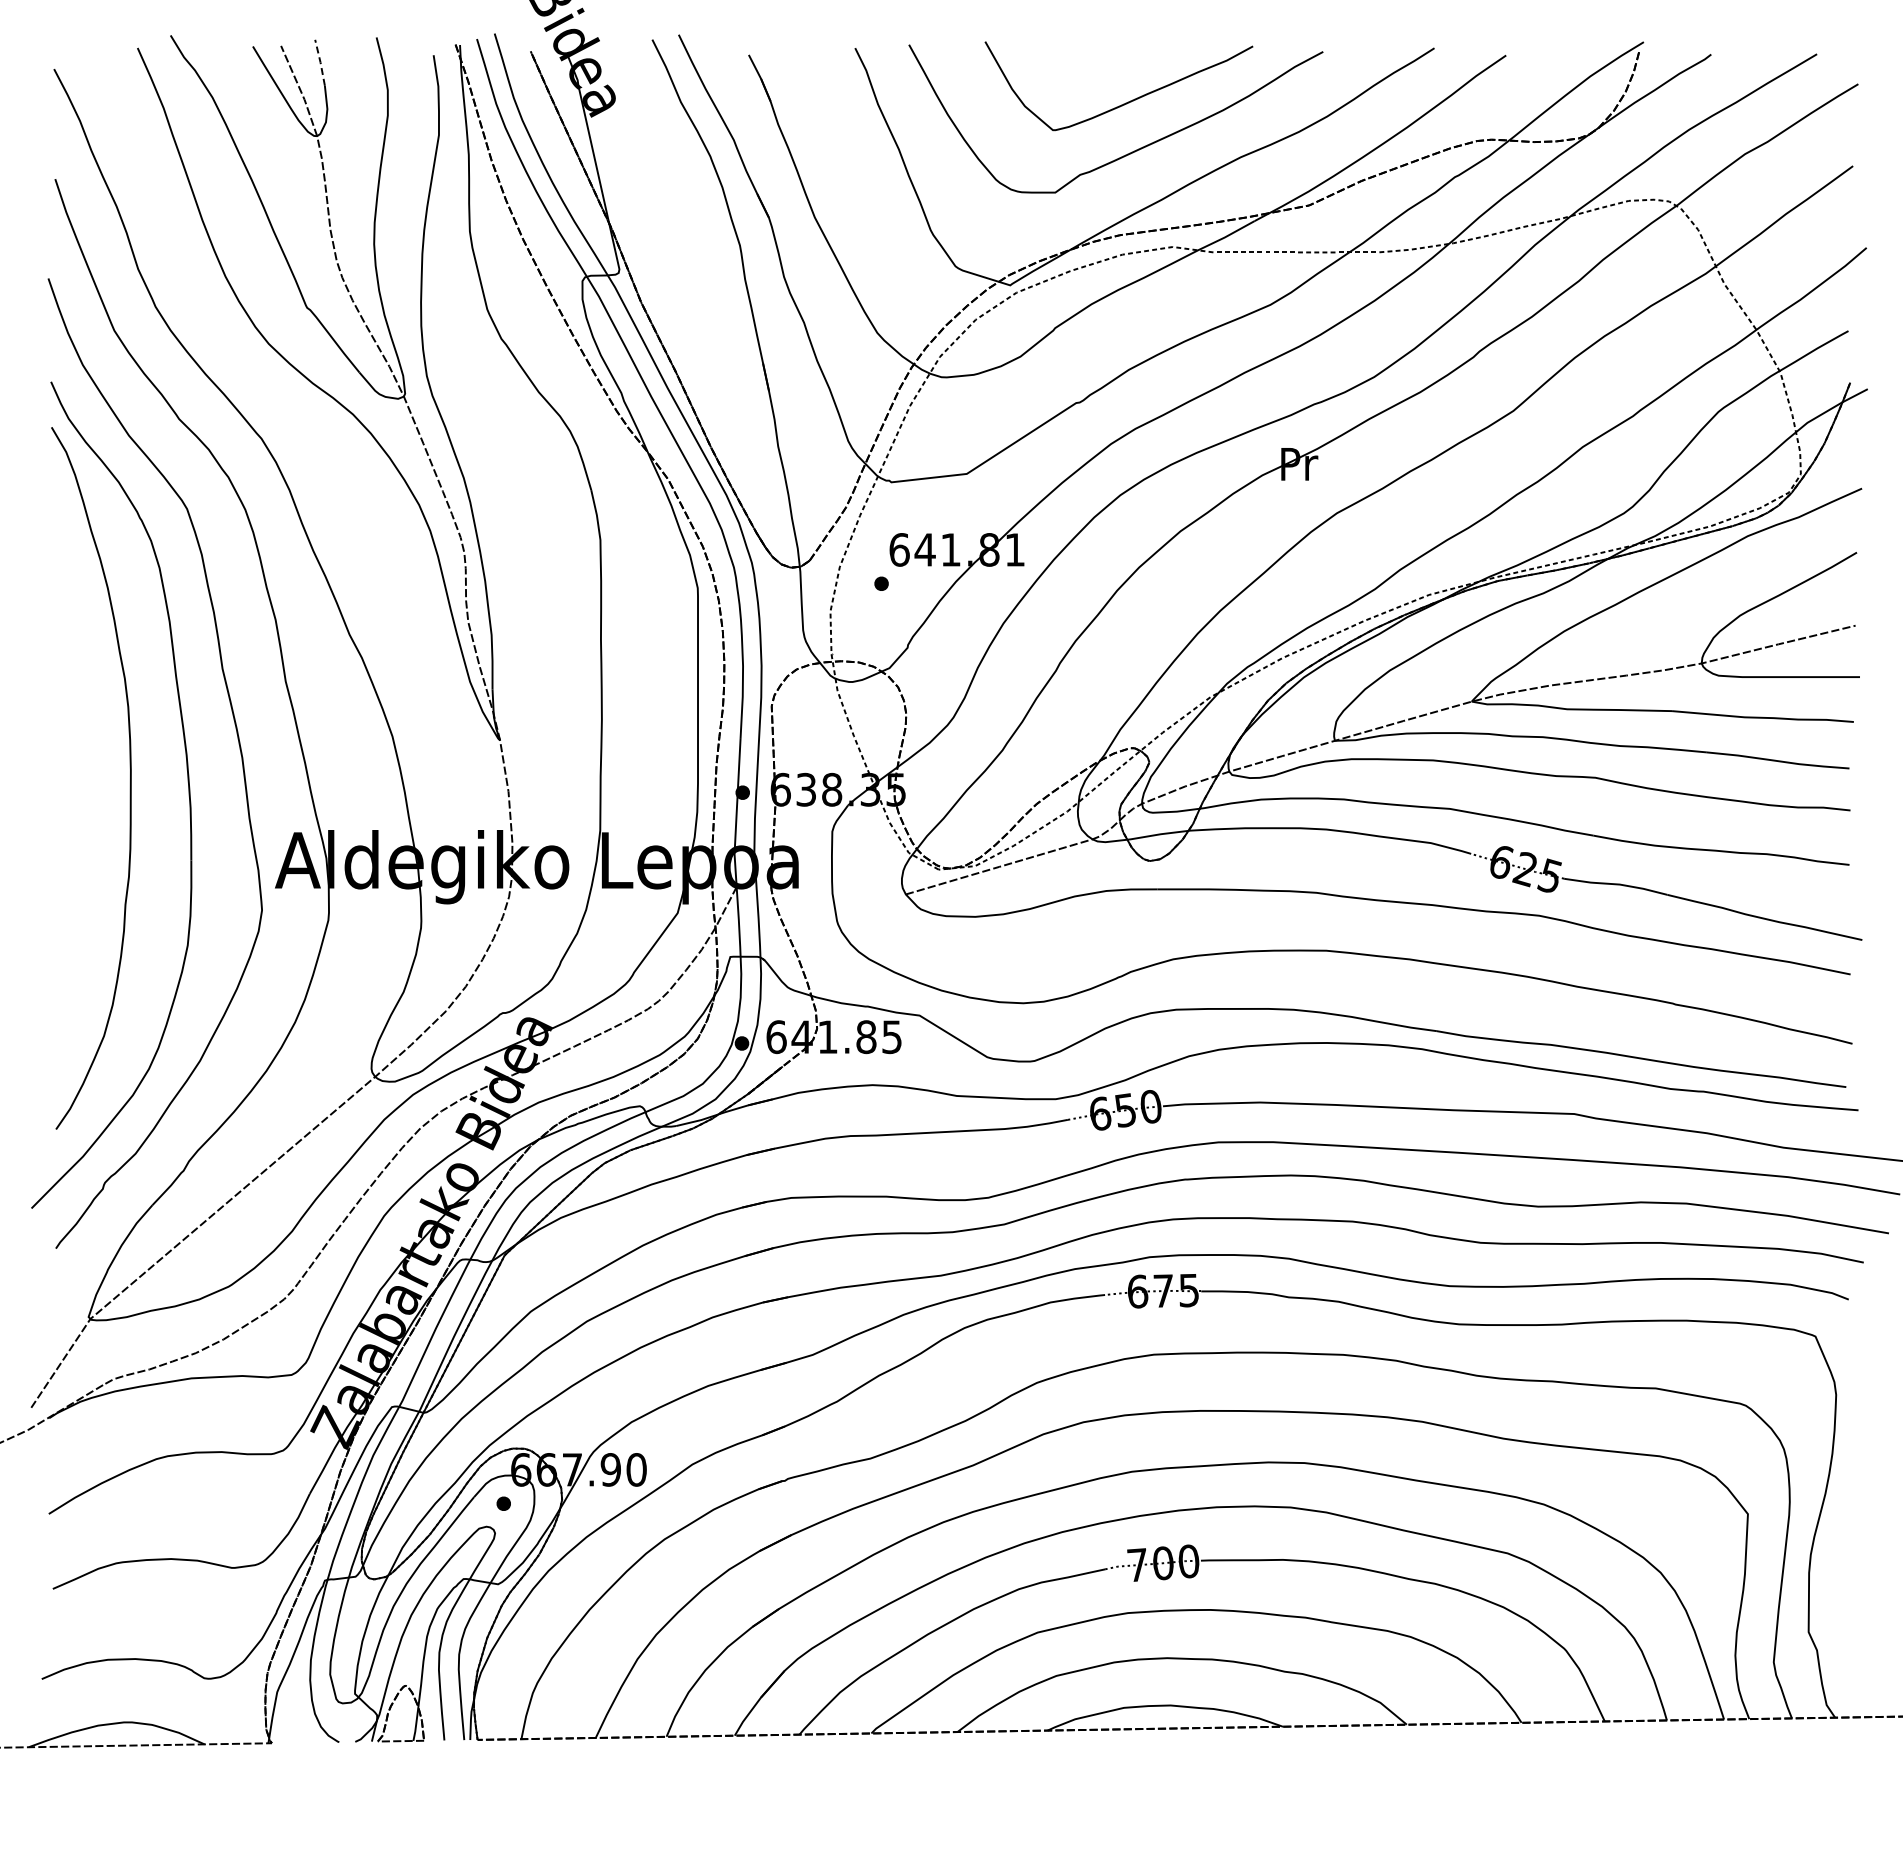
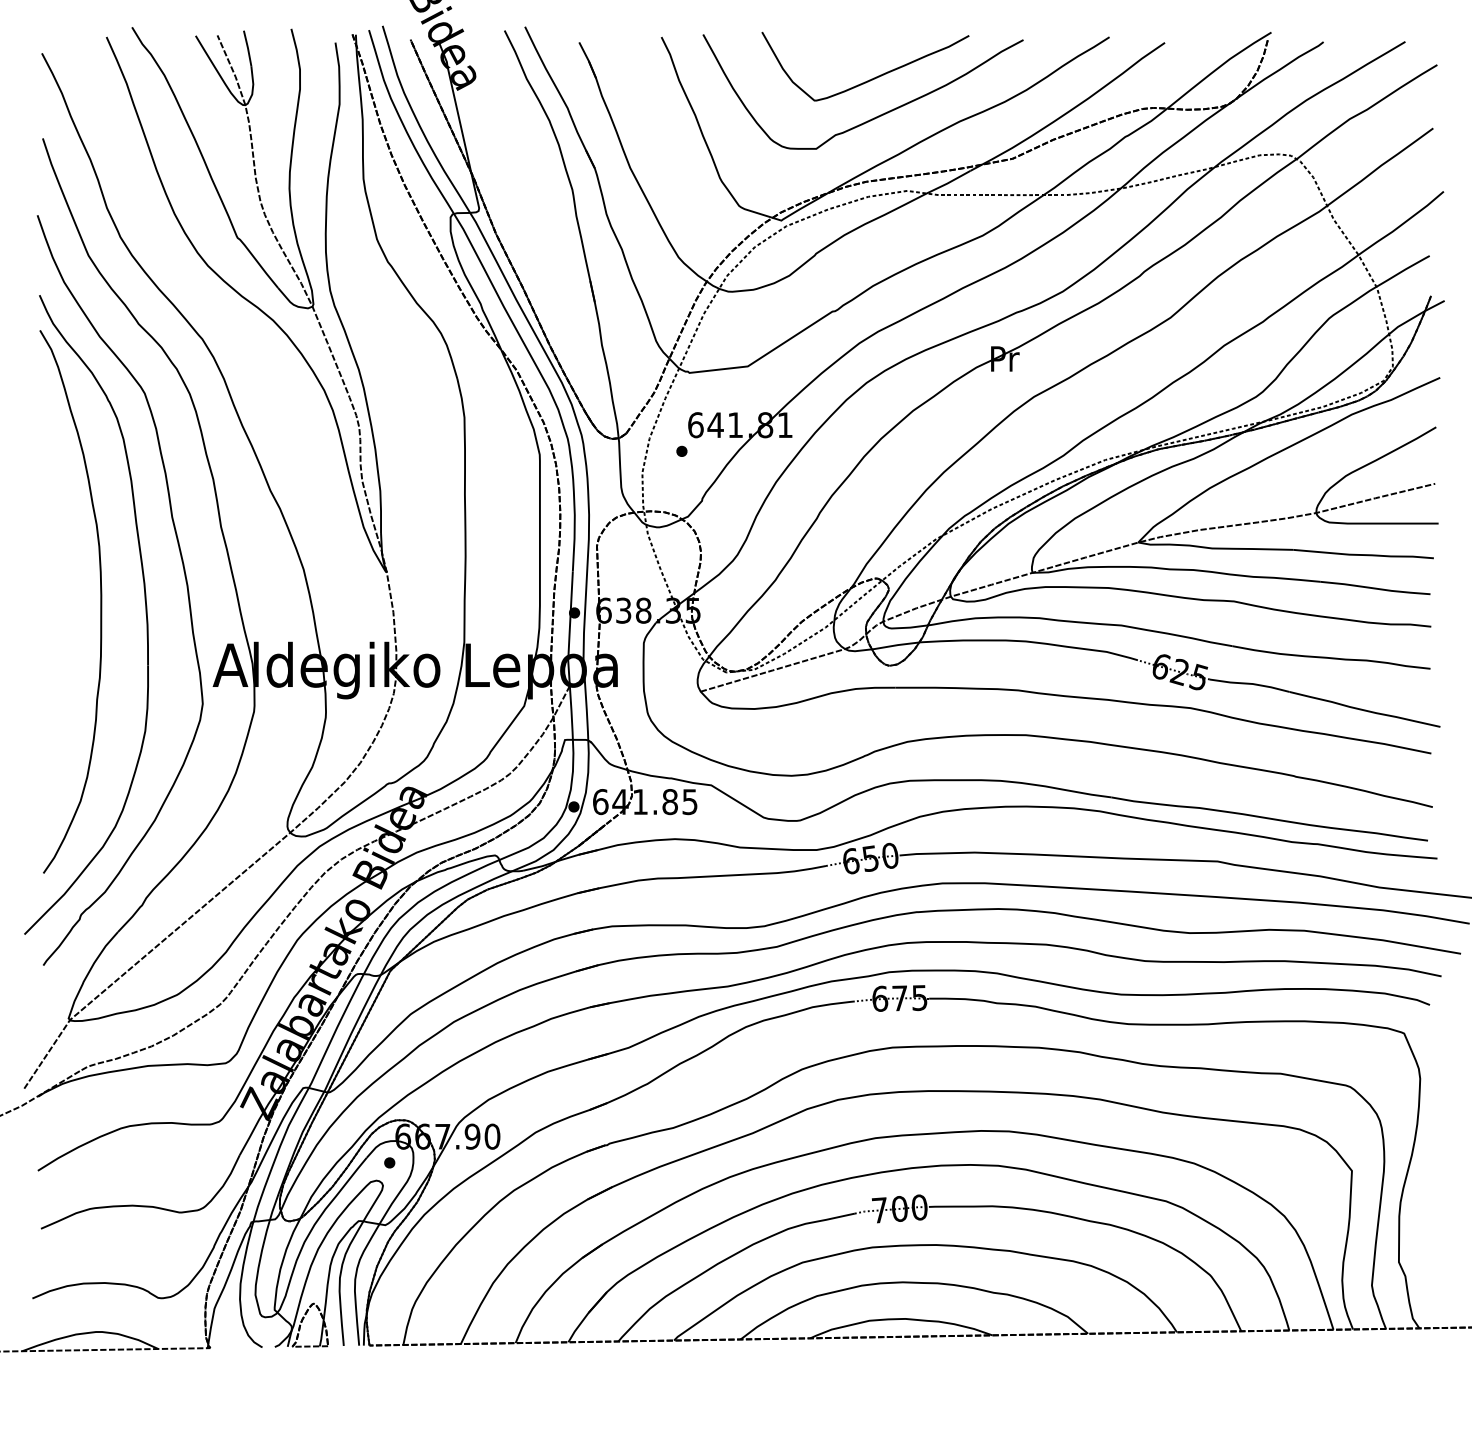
line: (320, 62) -> (247, 48), dashed -> solid

